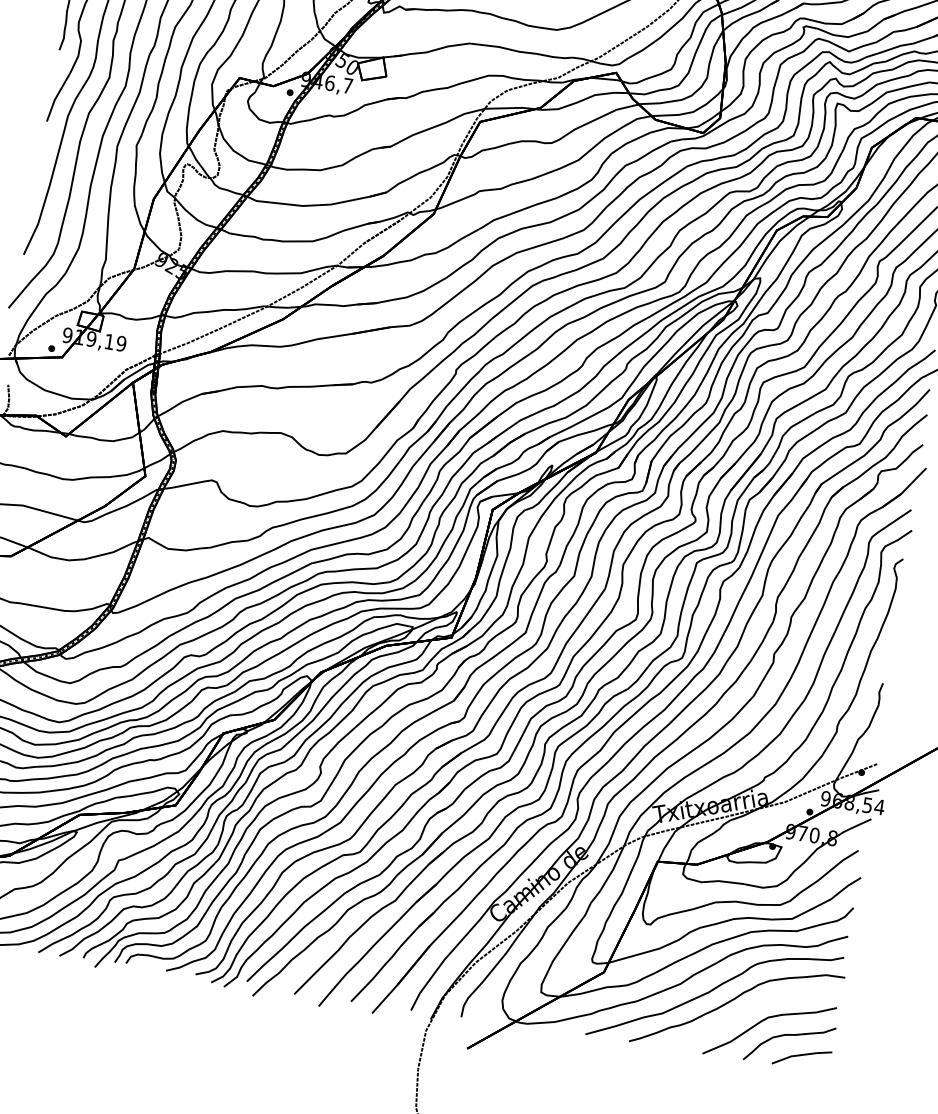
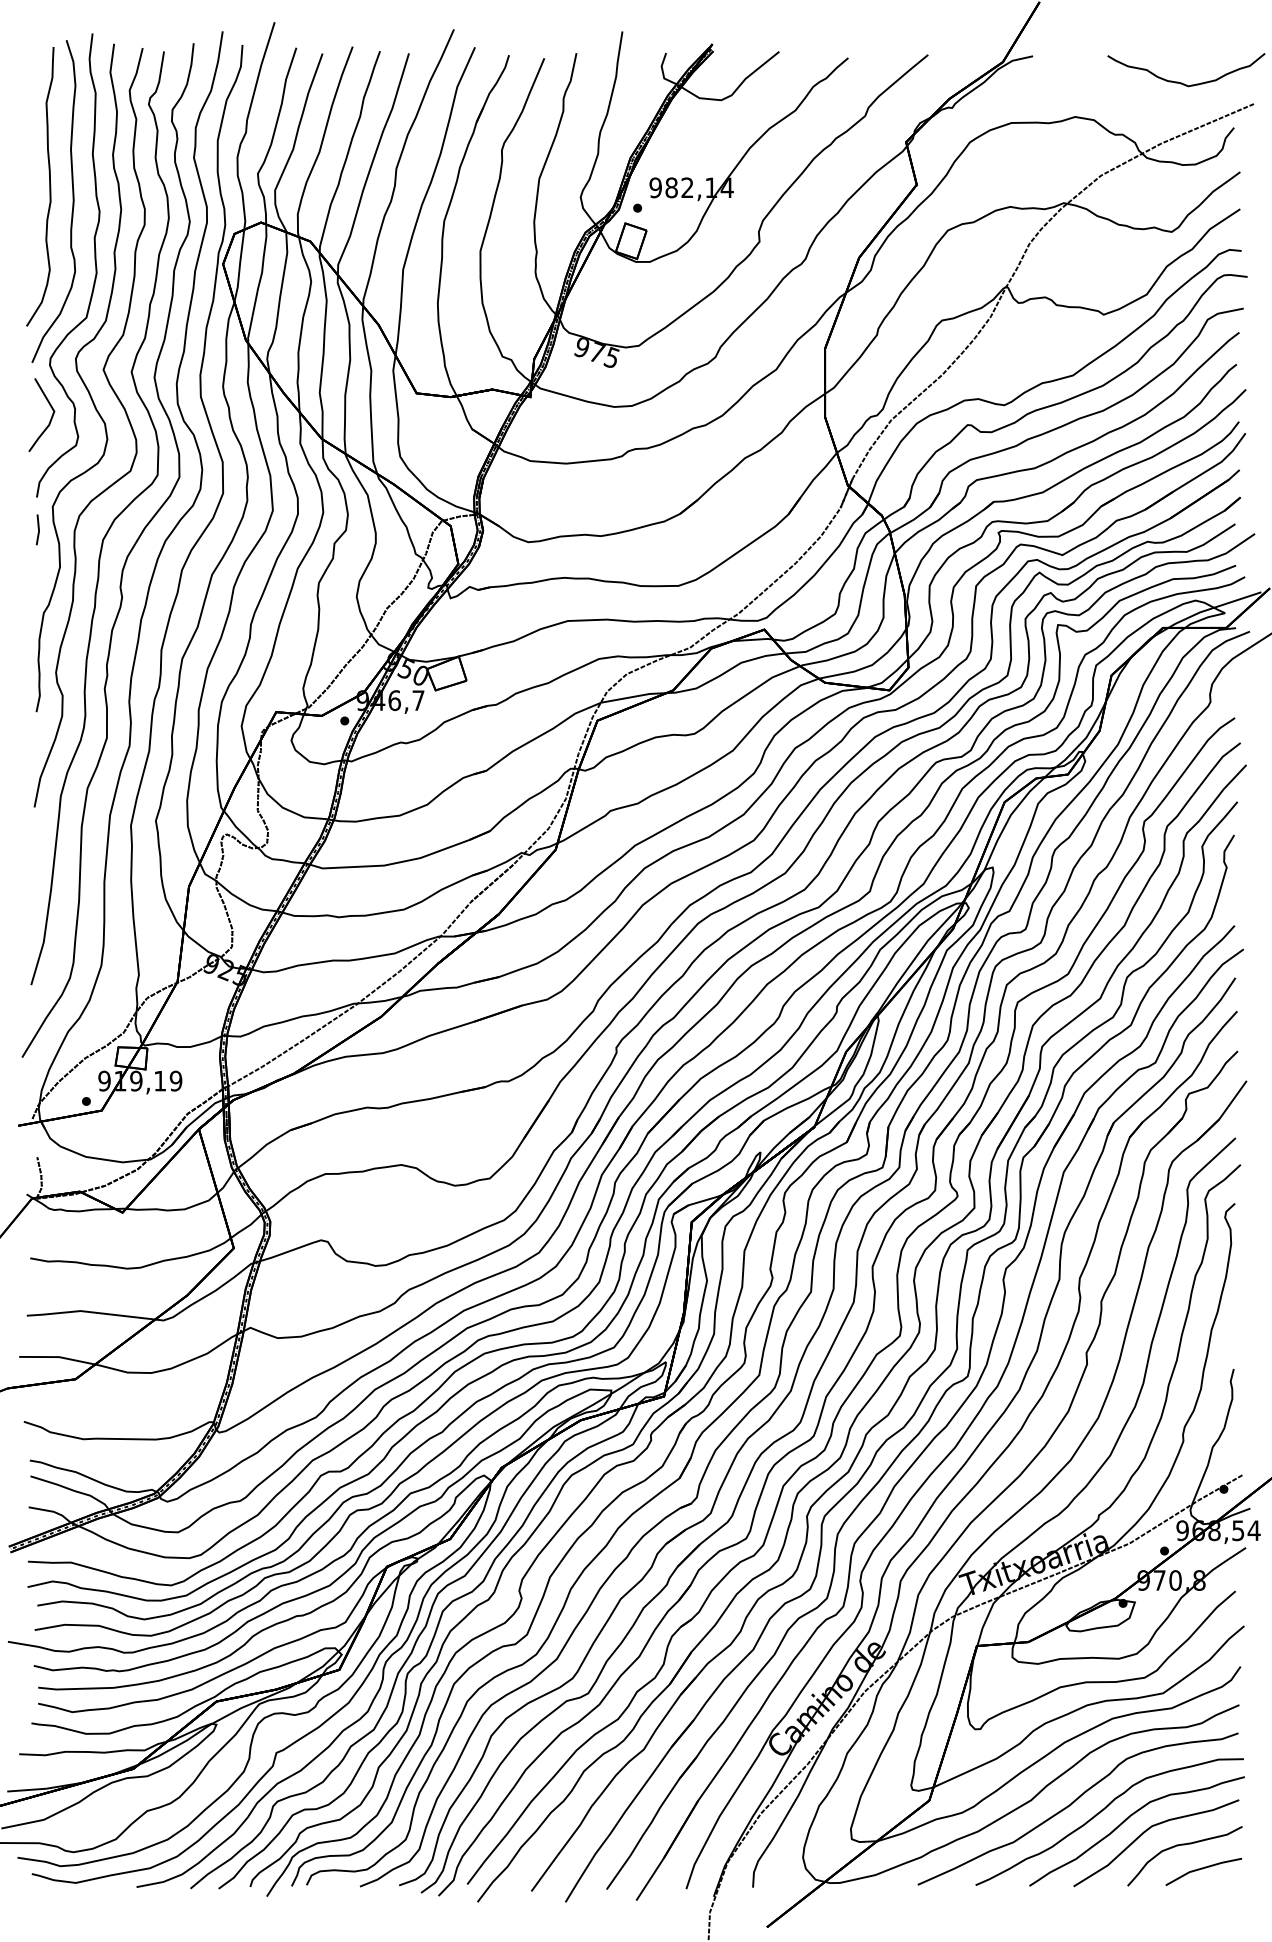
curve: (749, 1010) -> (1126, 1820), added

